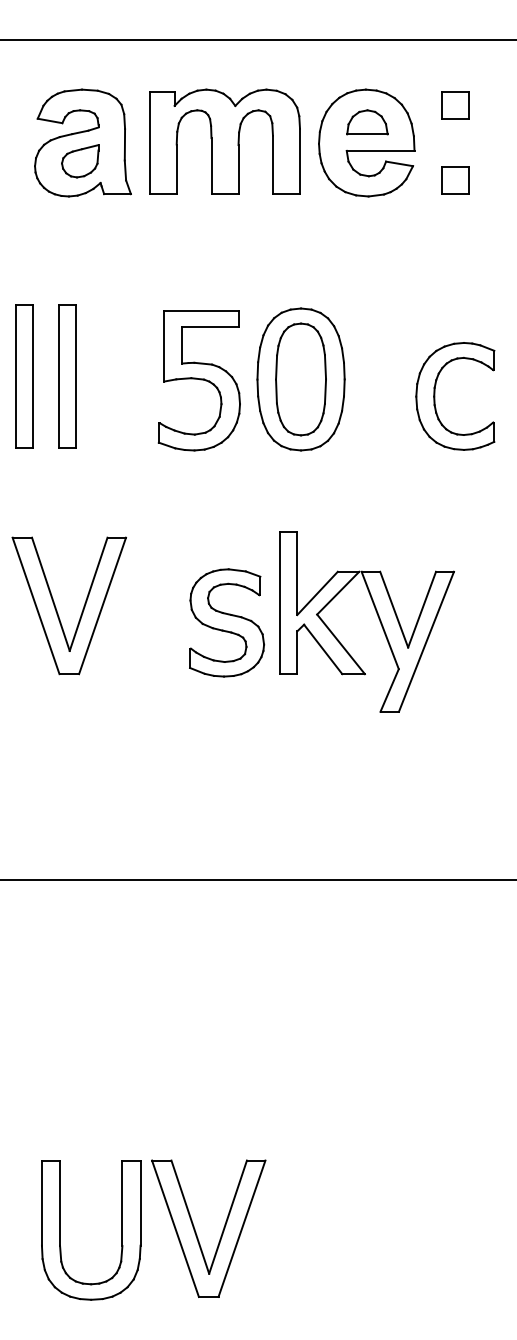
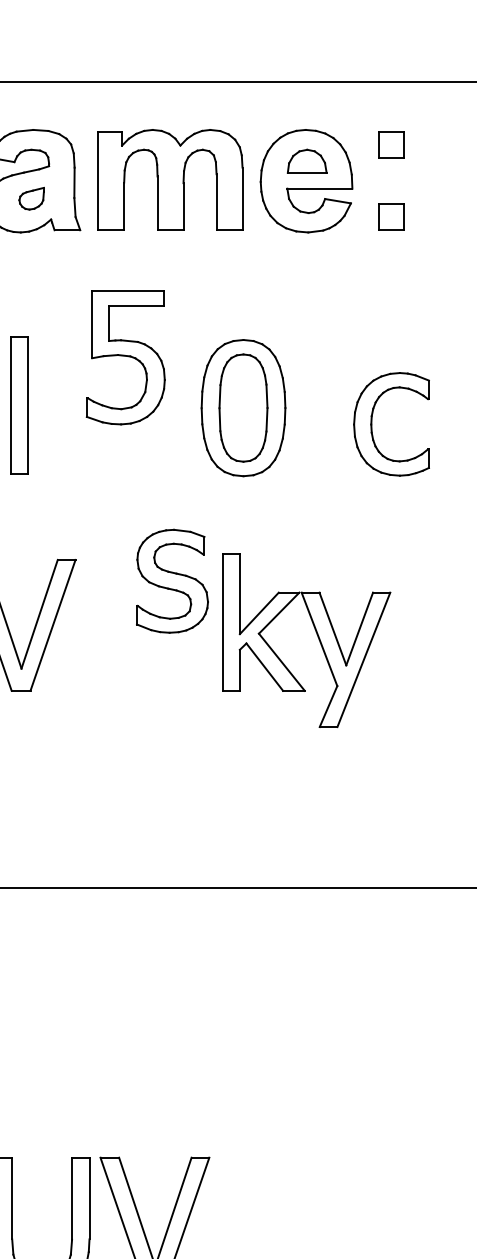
part: (80, 161) -> (31, 198), size x0.7
part: (198, 380) -> (124, 357), moved
part: (227, 622) -> (172, 580), moved

